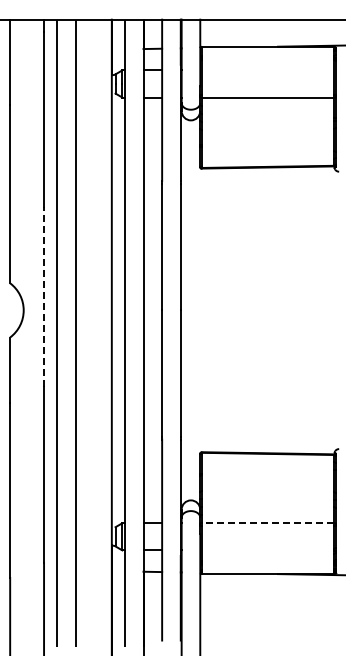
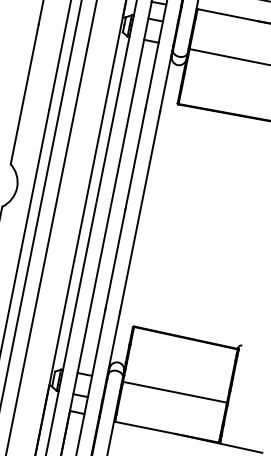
line: (44, 296) -> (35, 180), dashed -> solid
line: (267, 523) -> (174, 392), dashed -> solid

